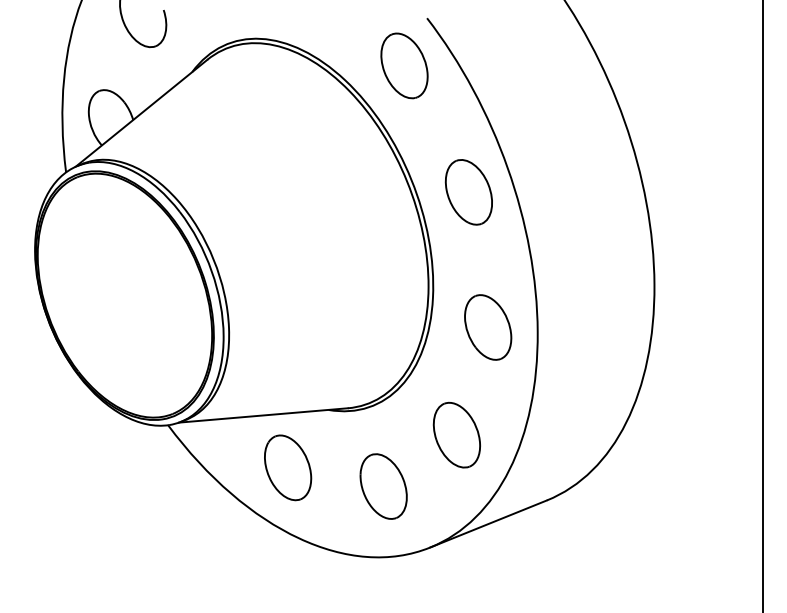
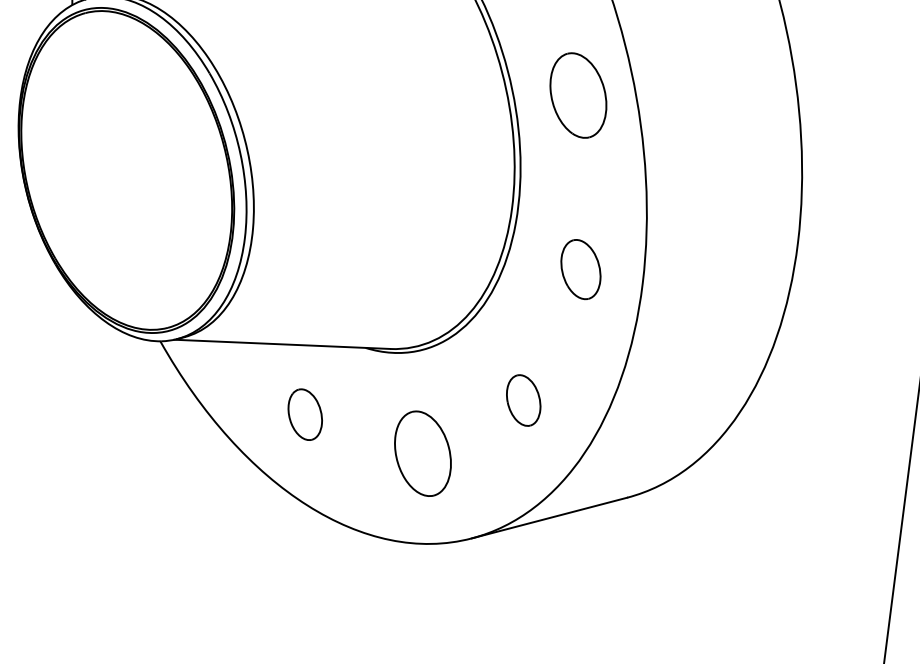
part: (488, 327) -> (581, 269), size x0.7
part: (456, 434) -> (523, 399), size x0.6
part: (288, 467) -> (305, 414), size x0.6

